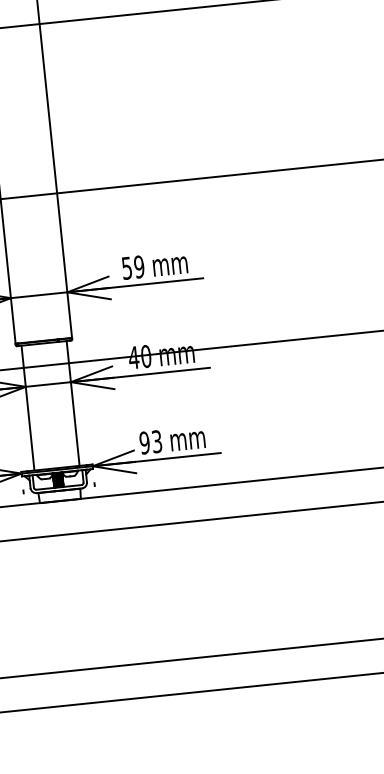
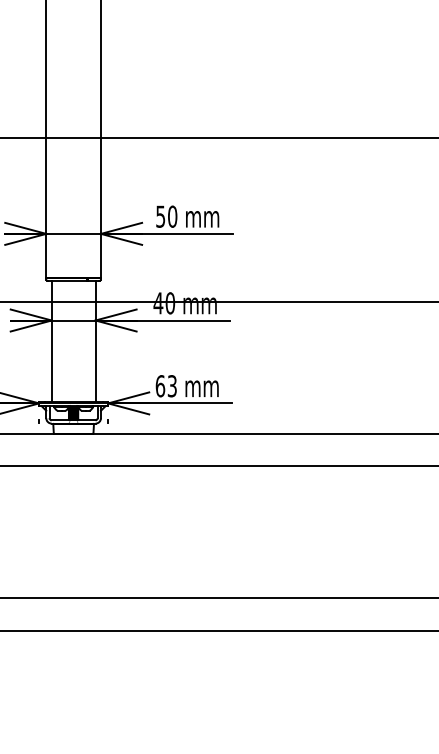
text: (139, 266) -> (172, 216), 59 -> 50
text: (144, 443) -> (160, 386), 93 -> 63

